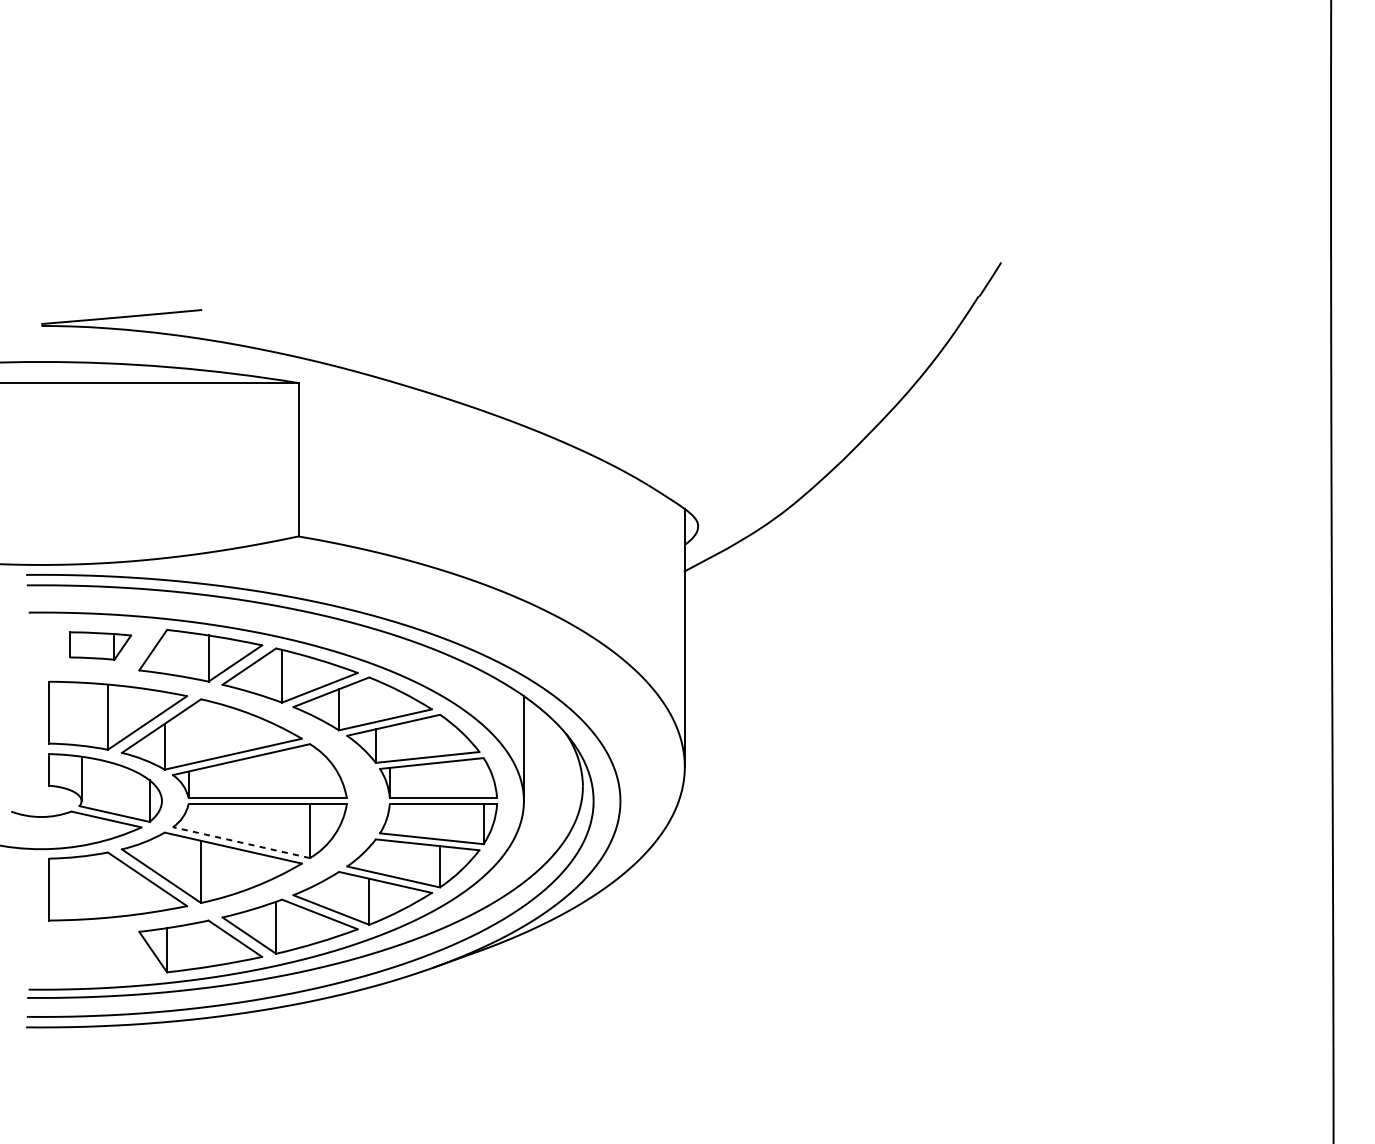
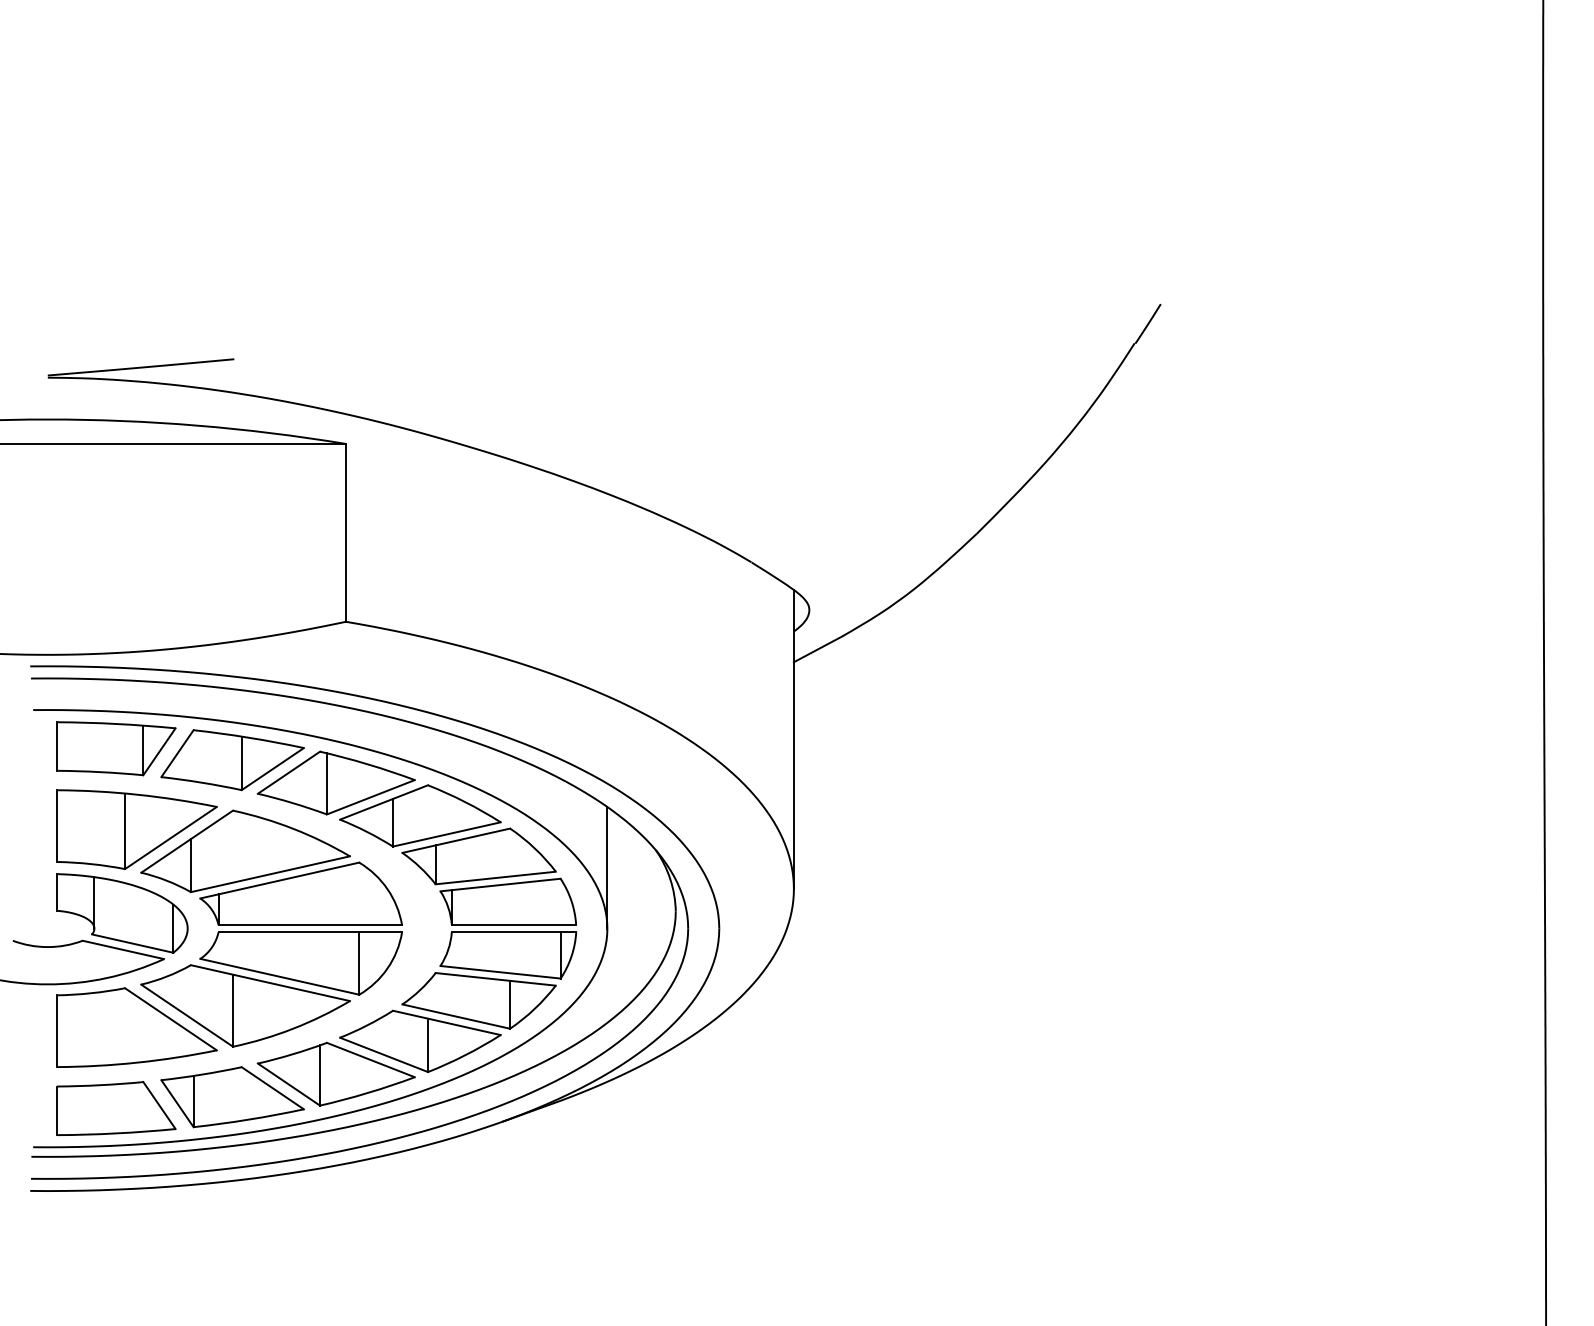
part: (100, 645) -> (116, 748), size x1.67
line: (241, 842) -> (279, 976), dashed -> solid
part: (100, 956) -> (116, 1108), added

